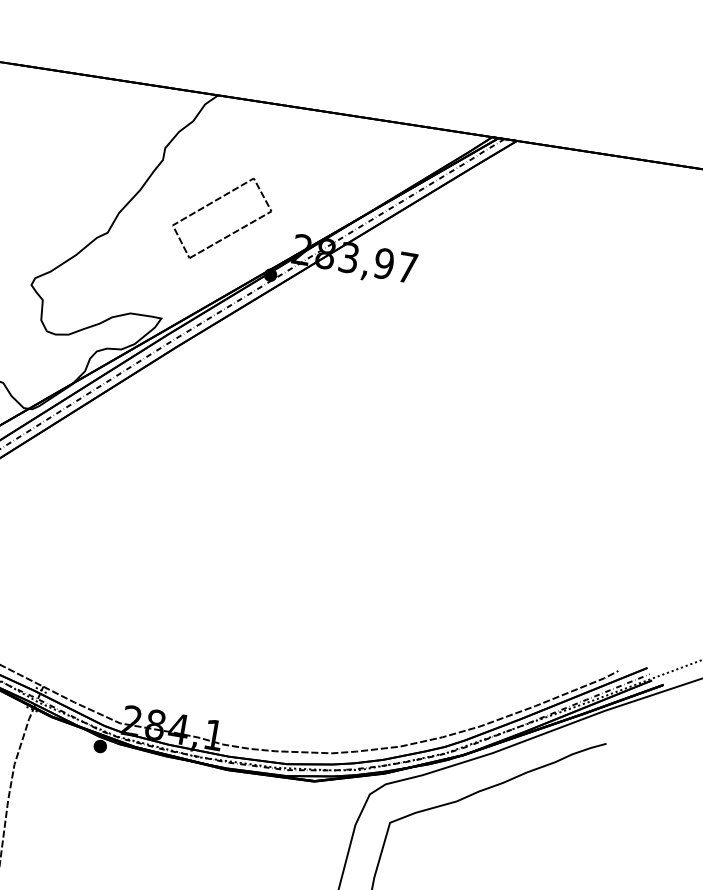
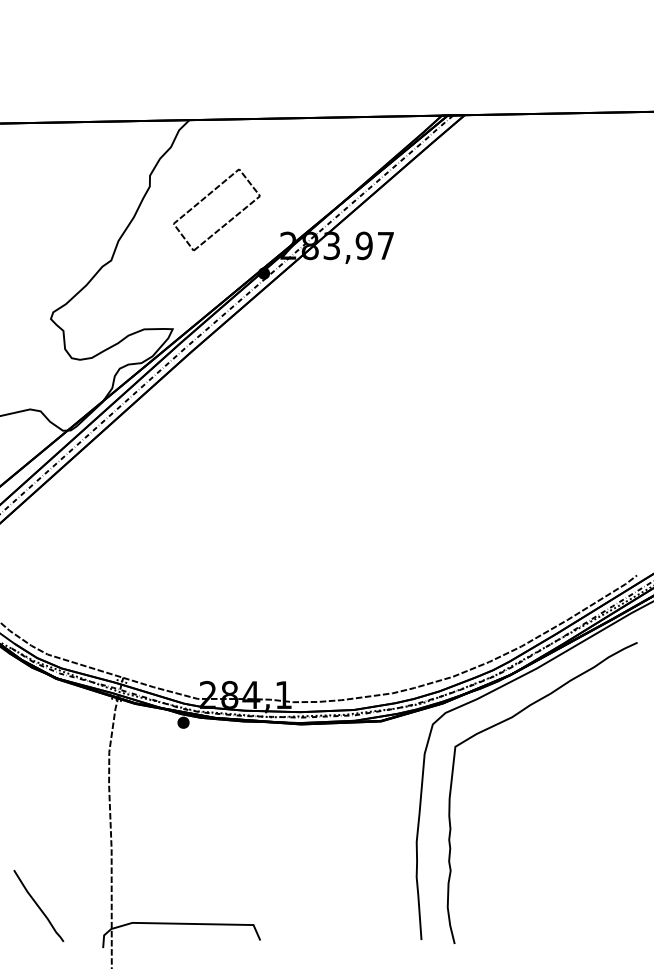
part: (211, 203) -> (205, 198), moved

